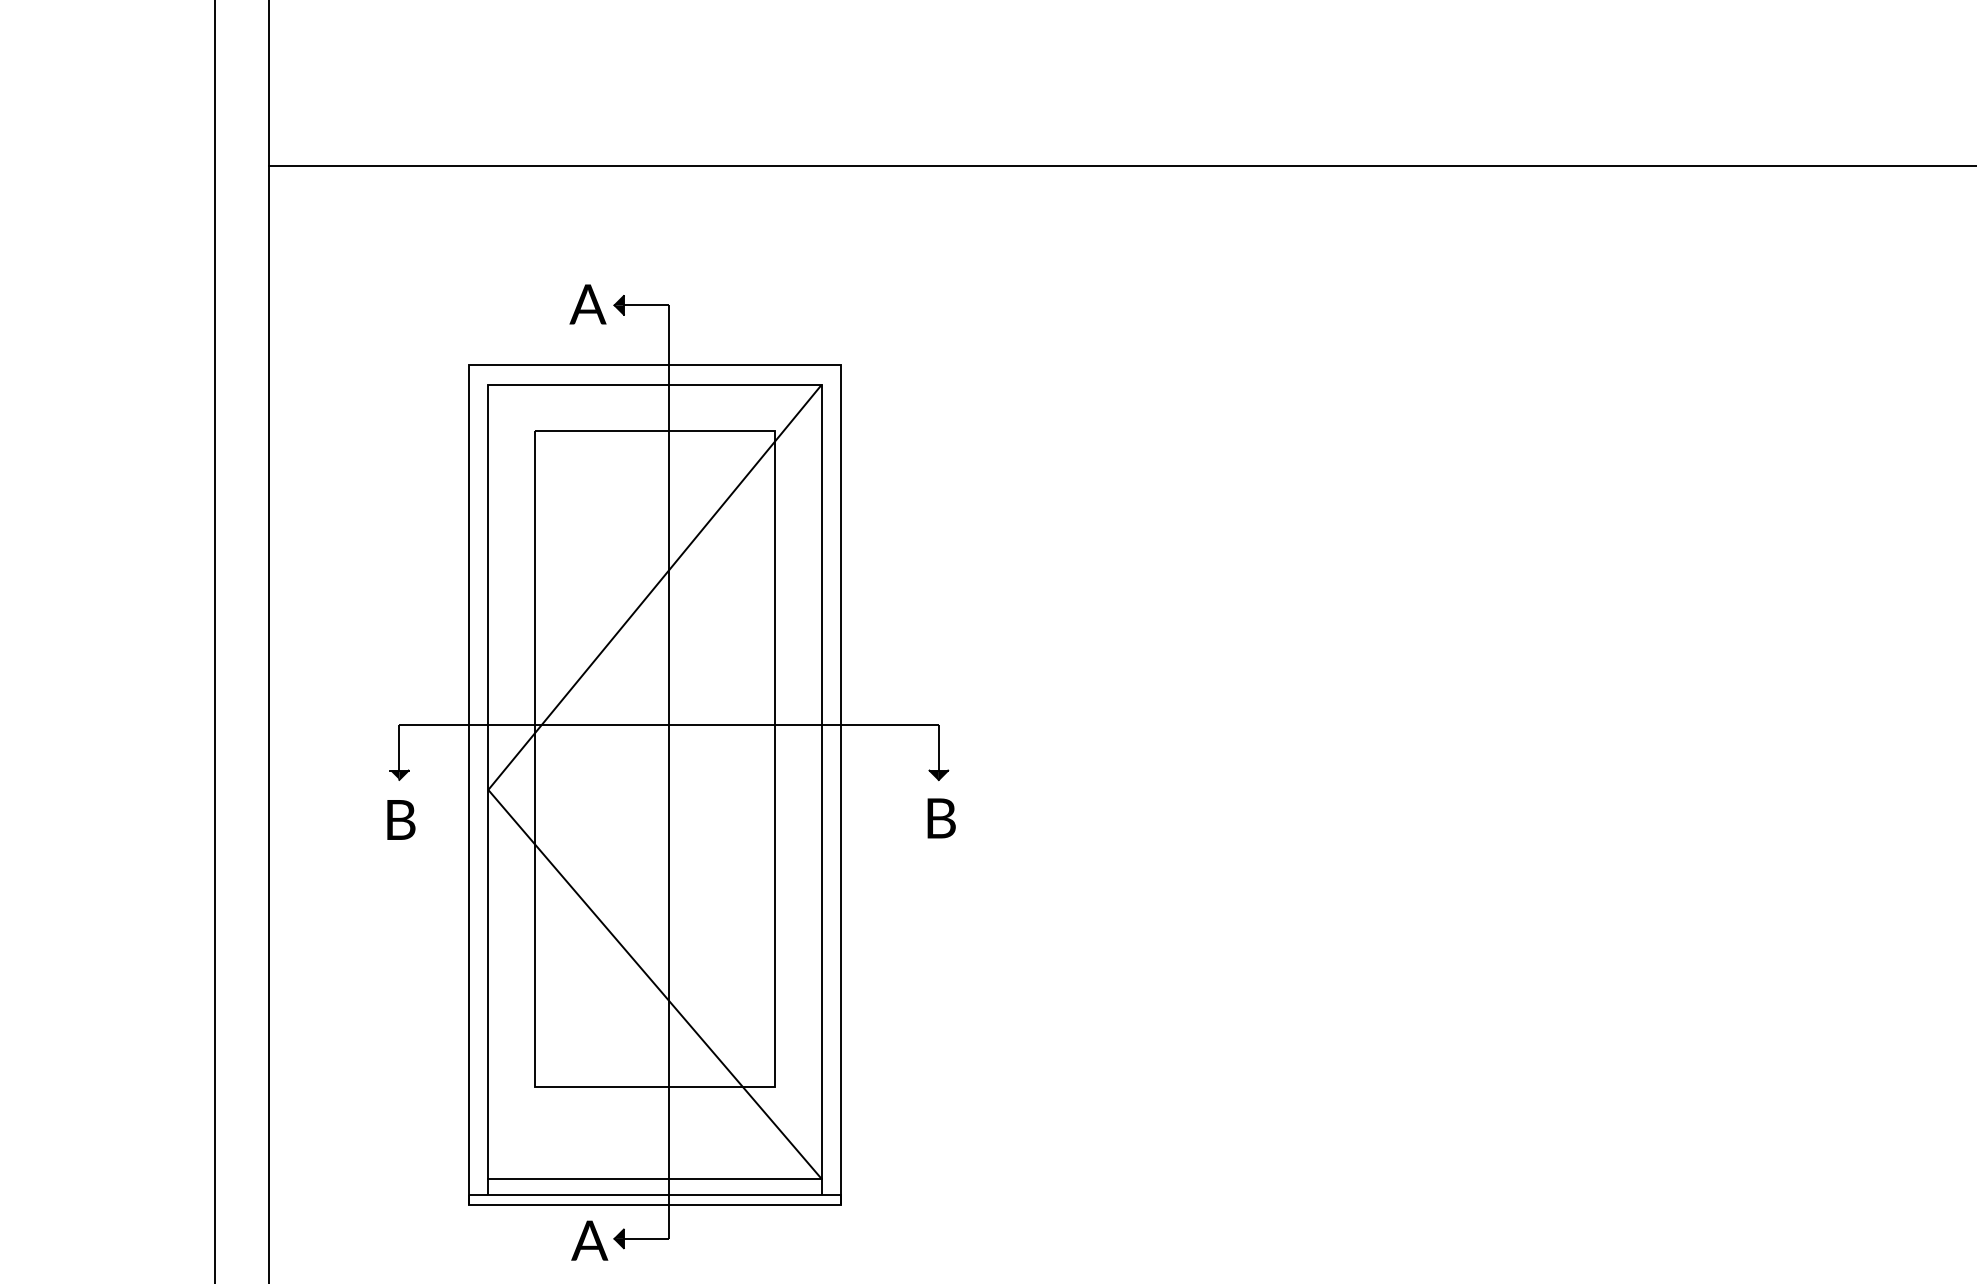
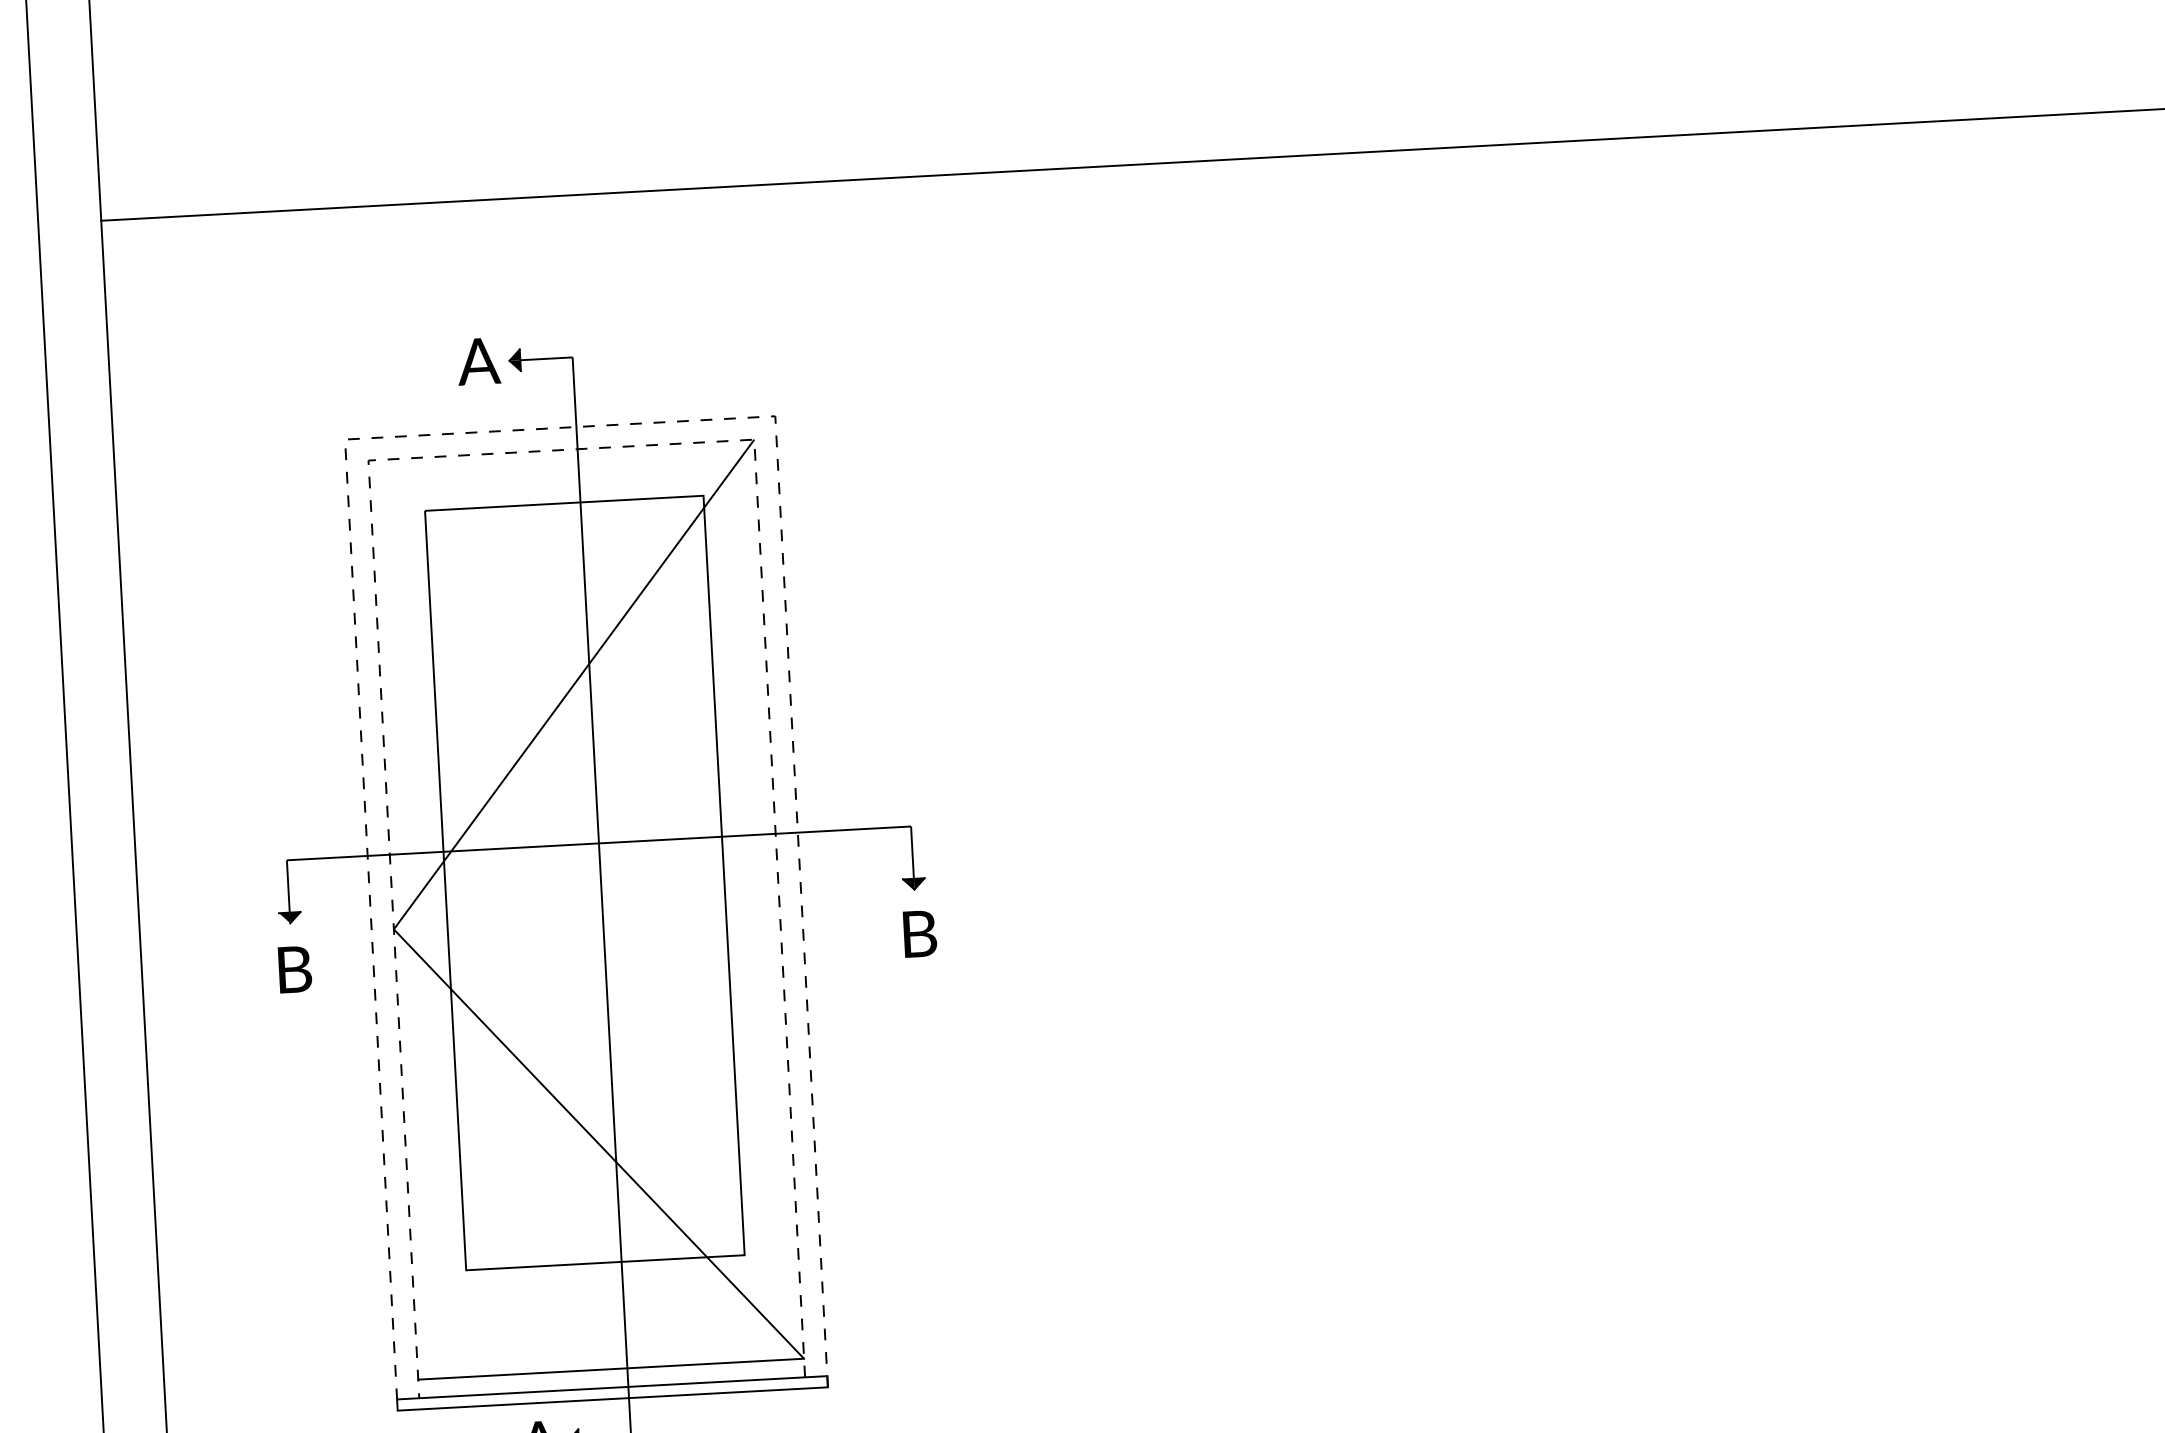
line: (655, 365) -> (560, 427), solid -> dashed
line: (655, 384) -> (561, 449), solid -> dashed

